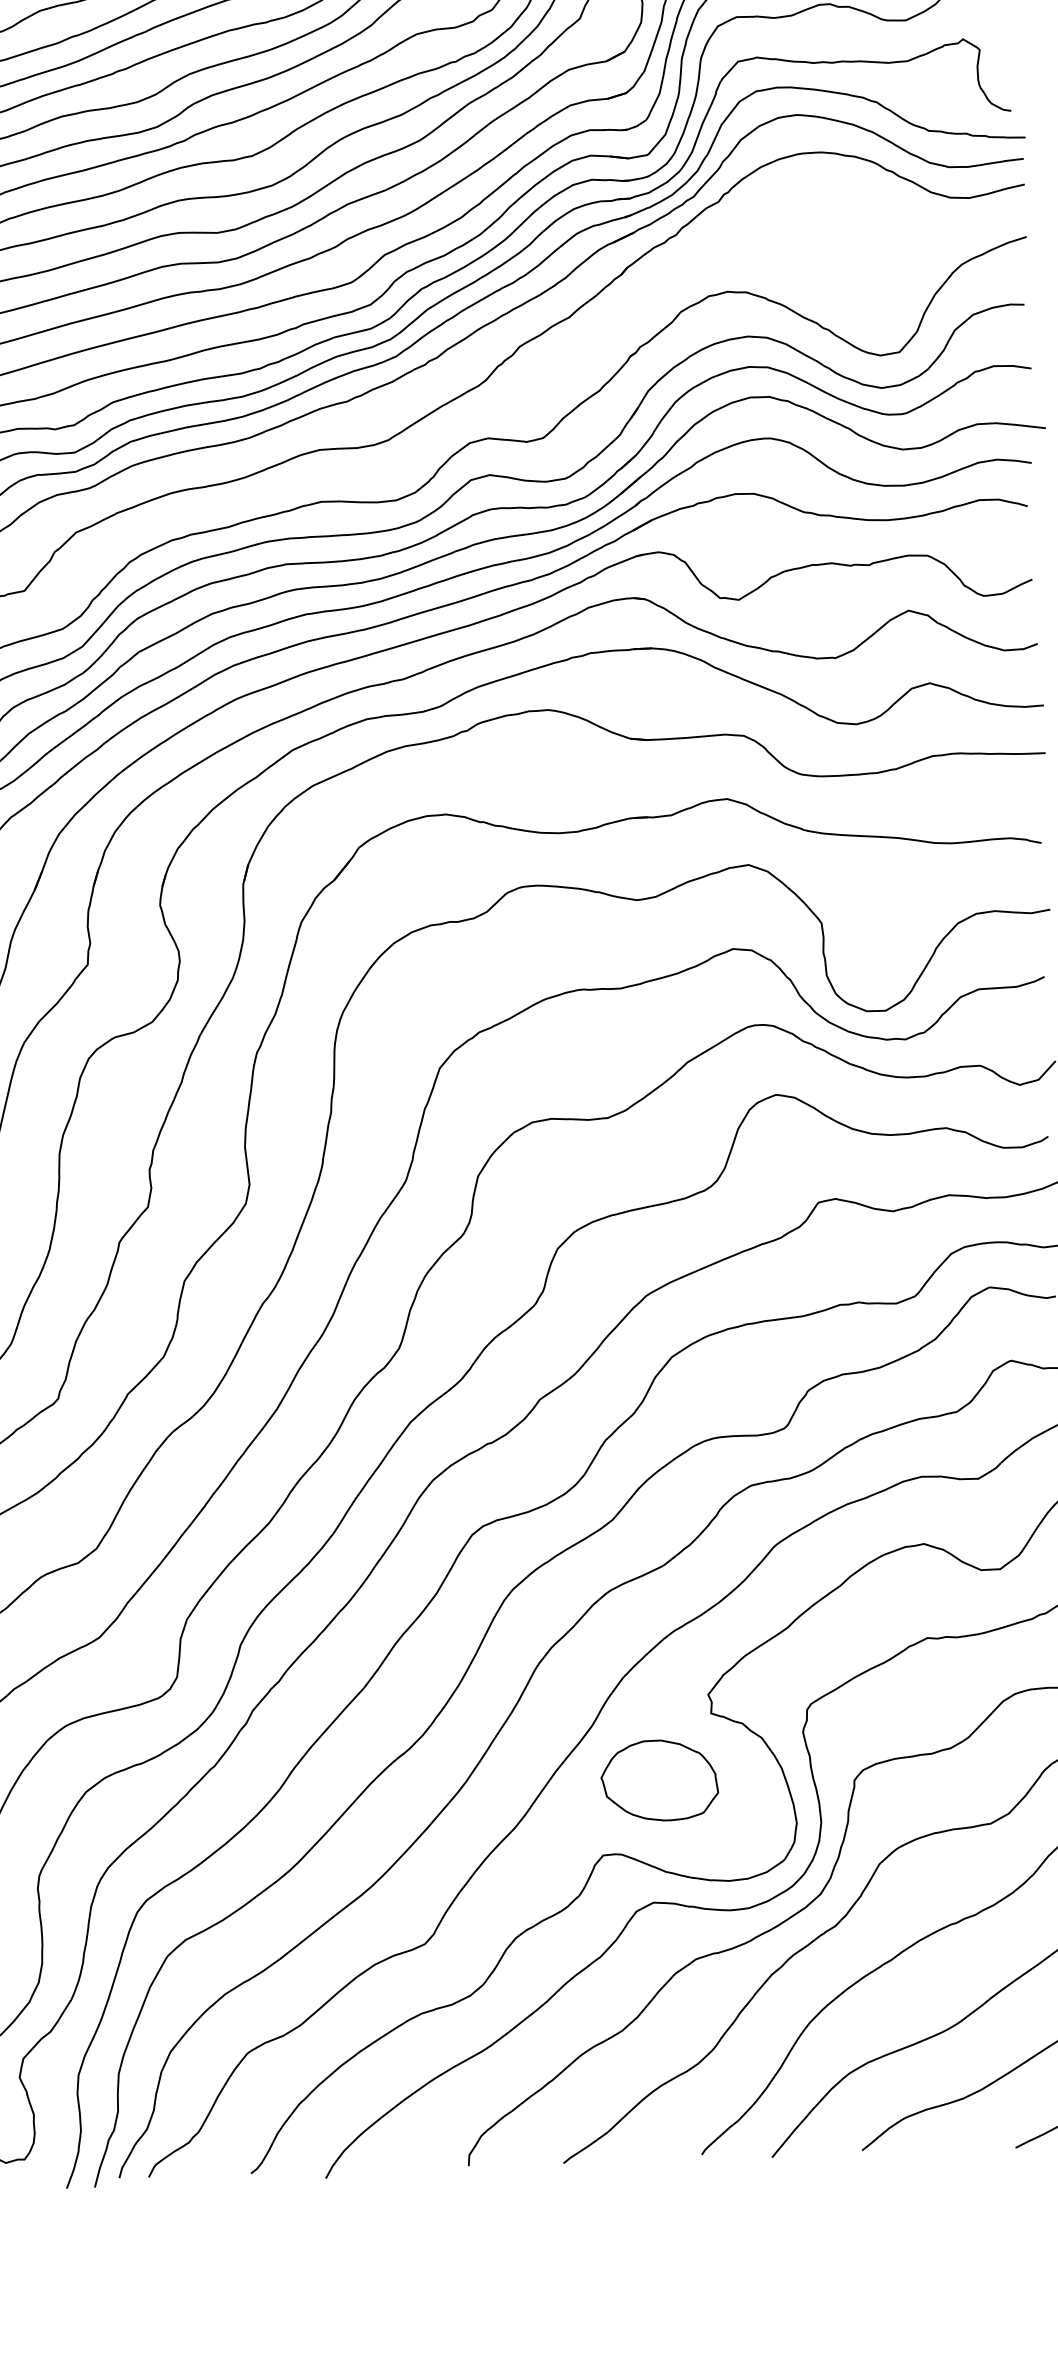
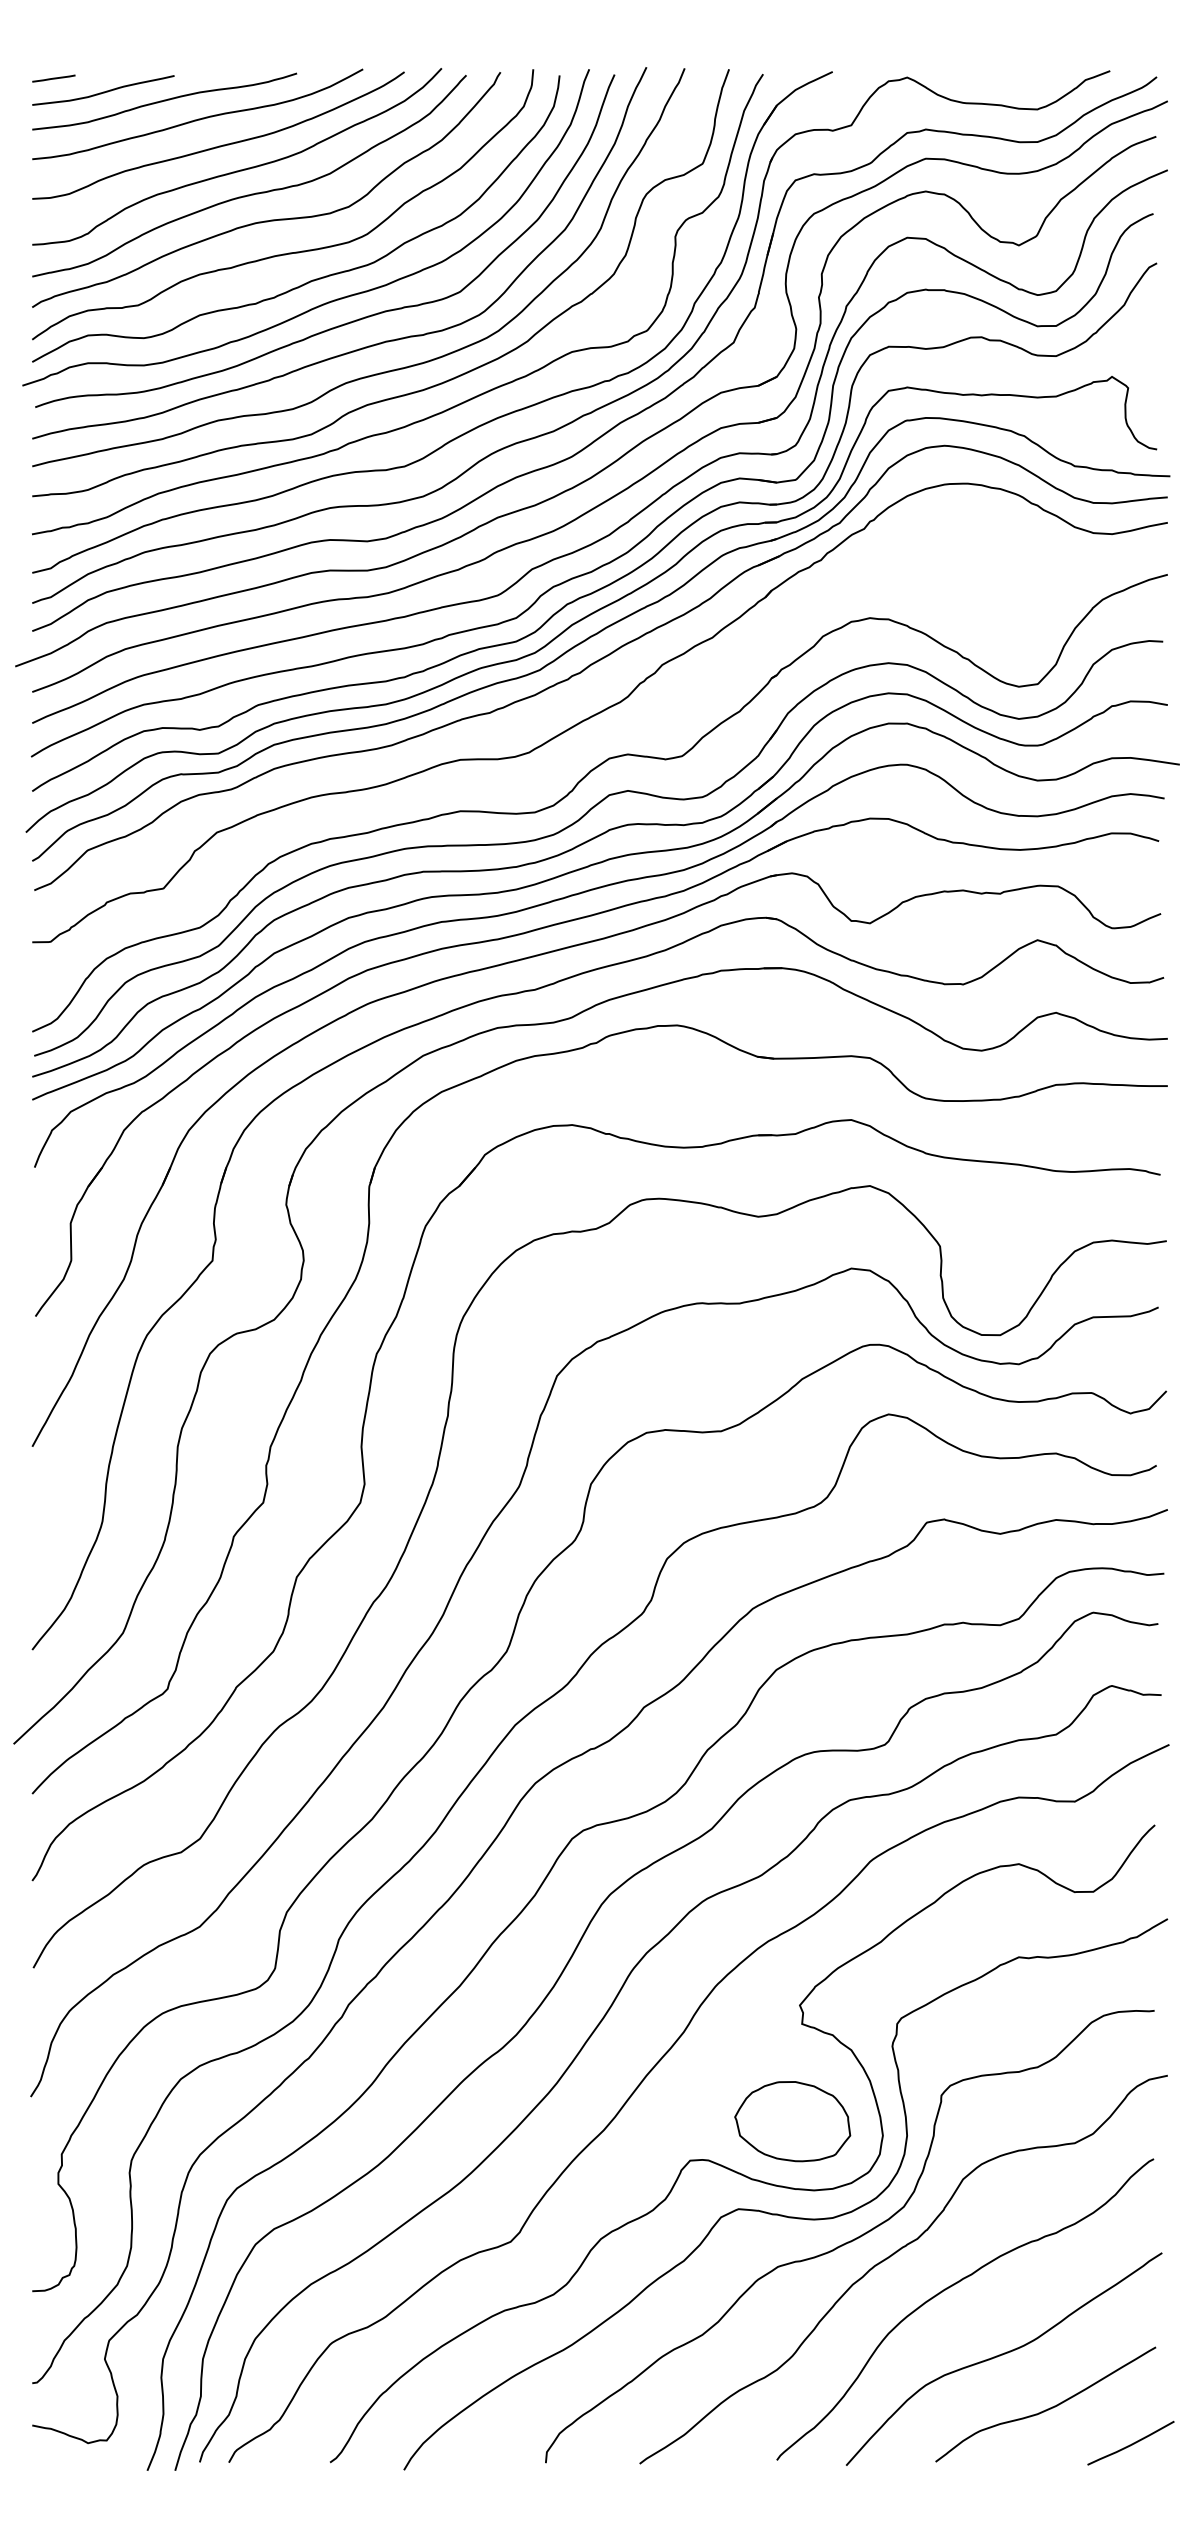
part: (659, 1780) -> (792, 2121), moved

